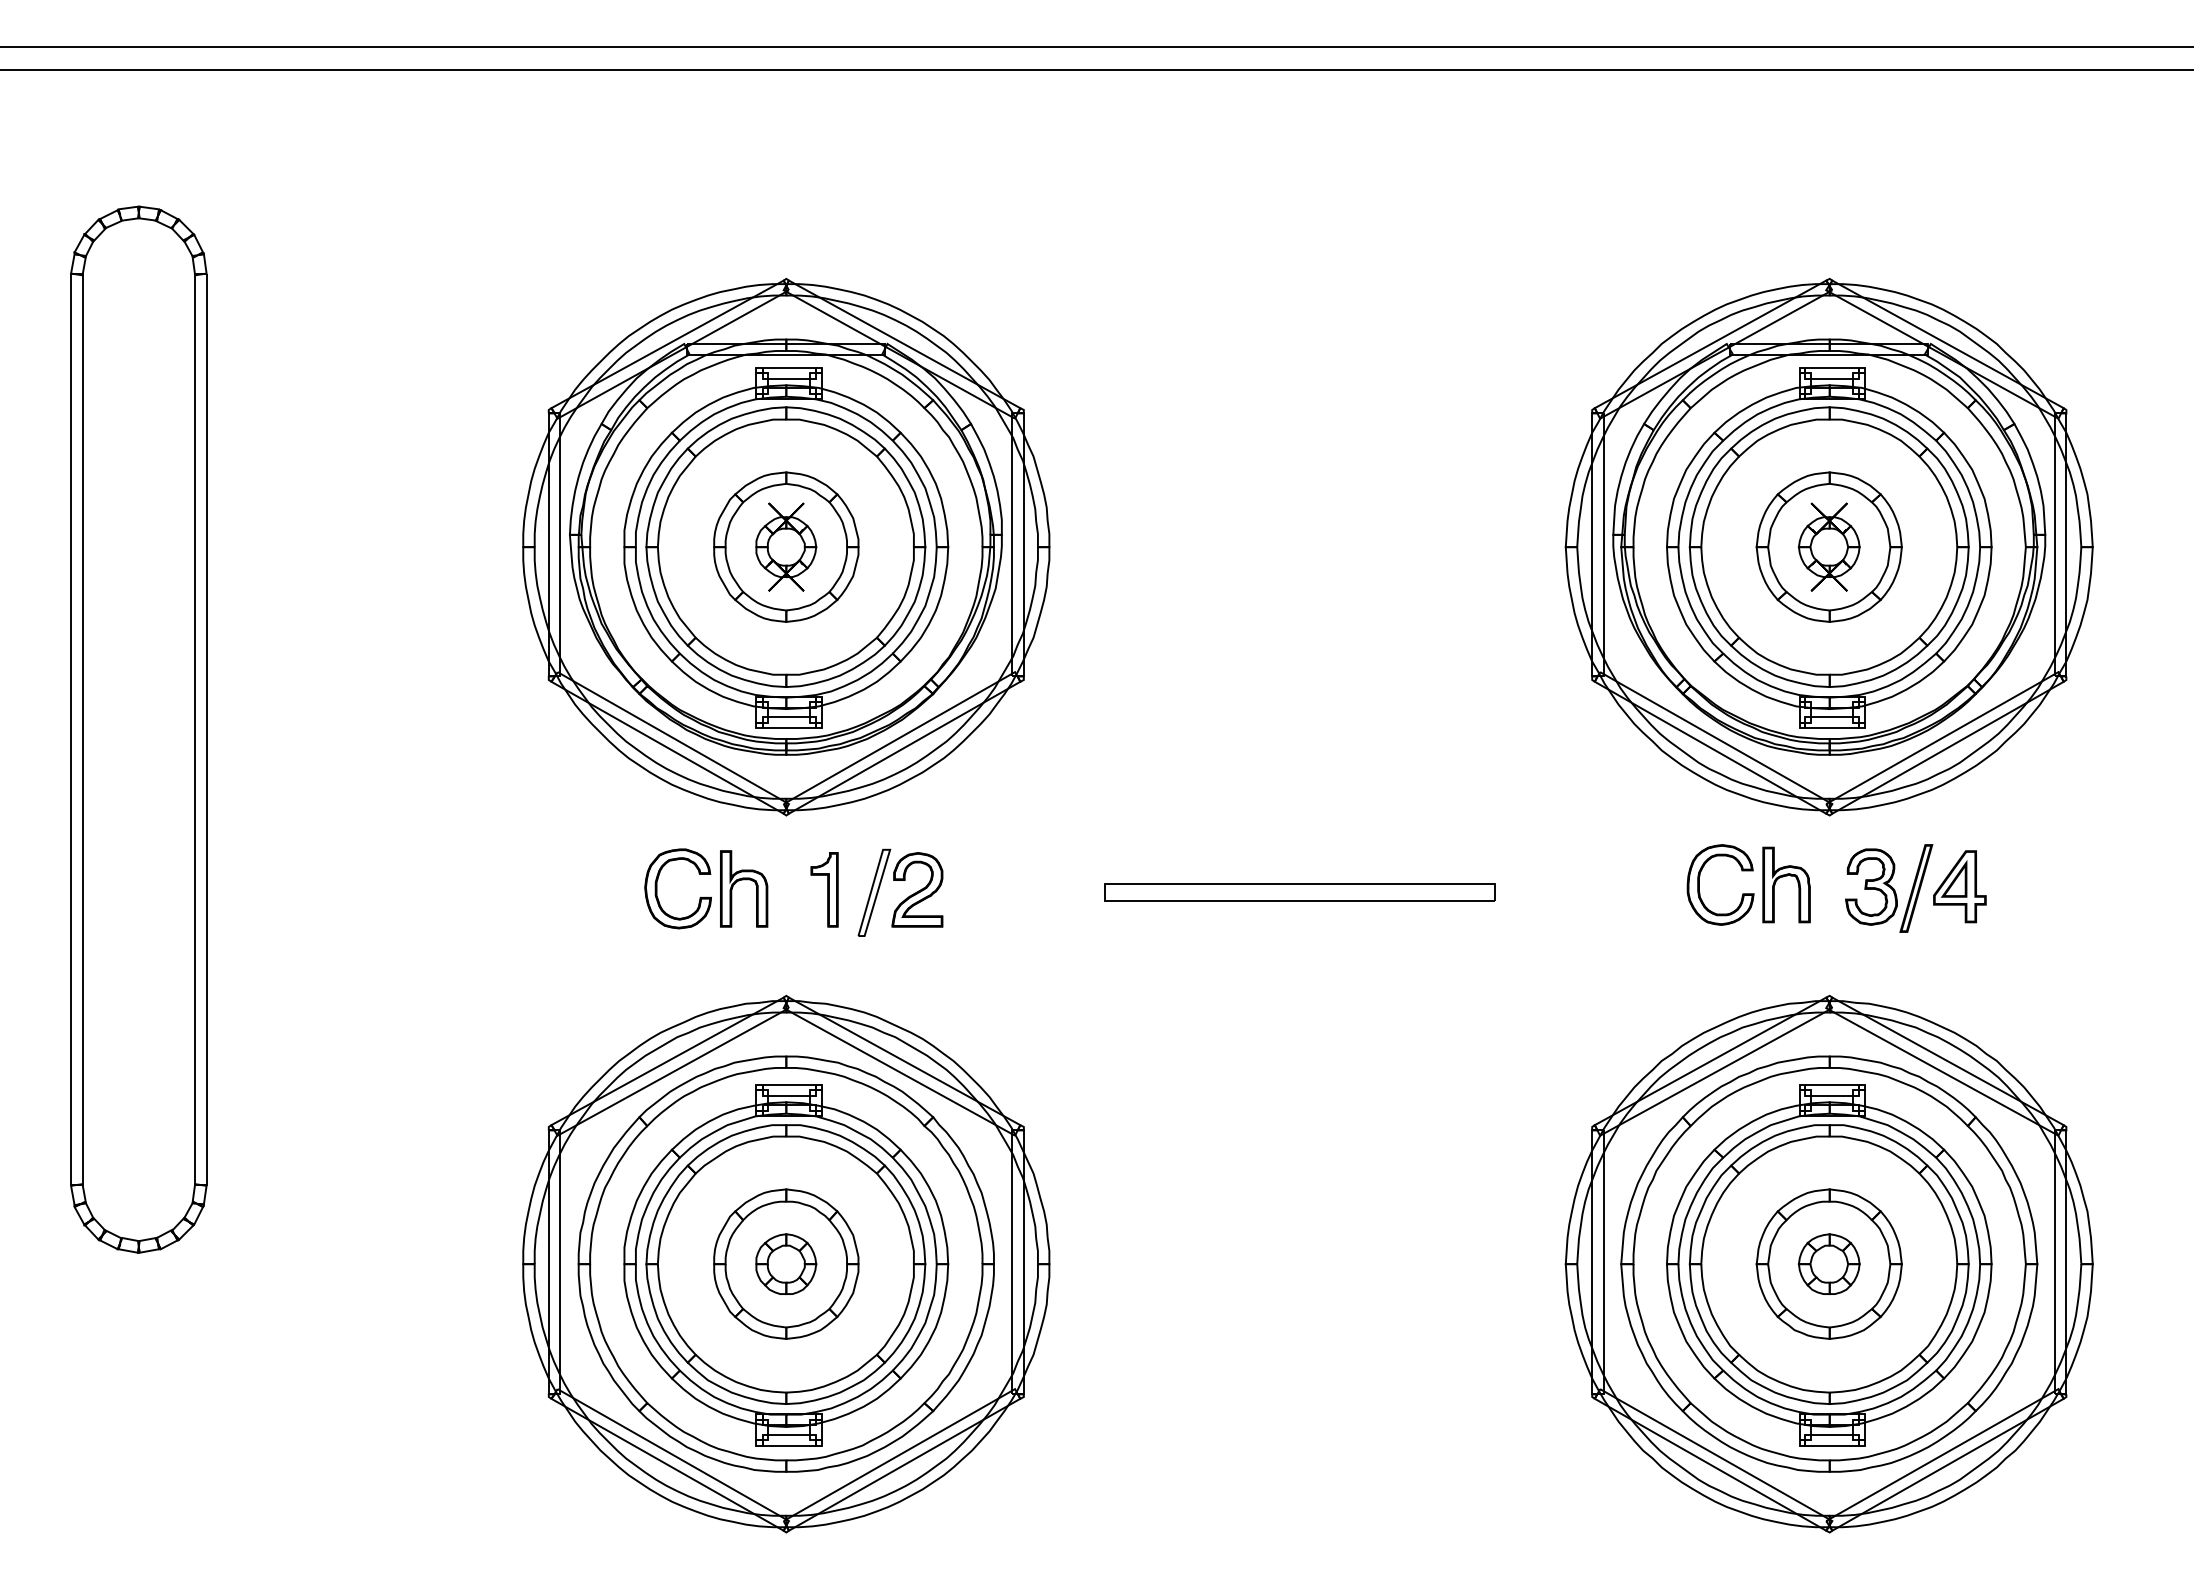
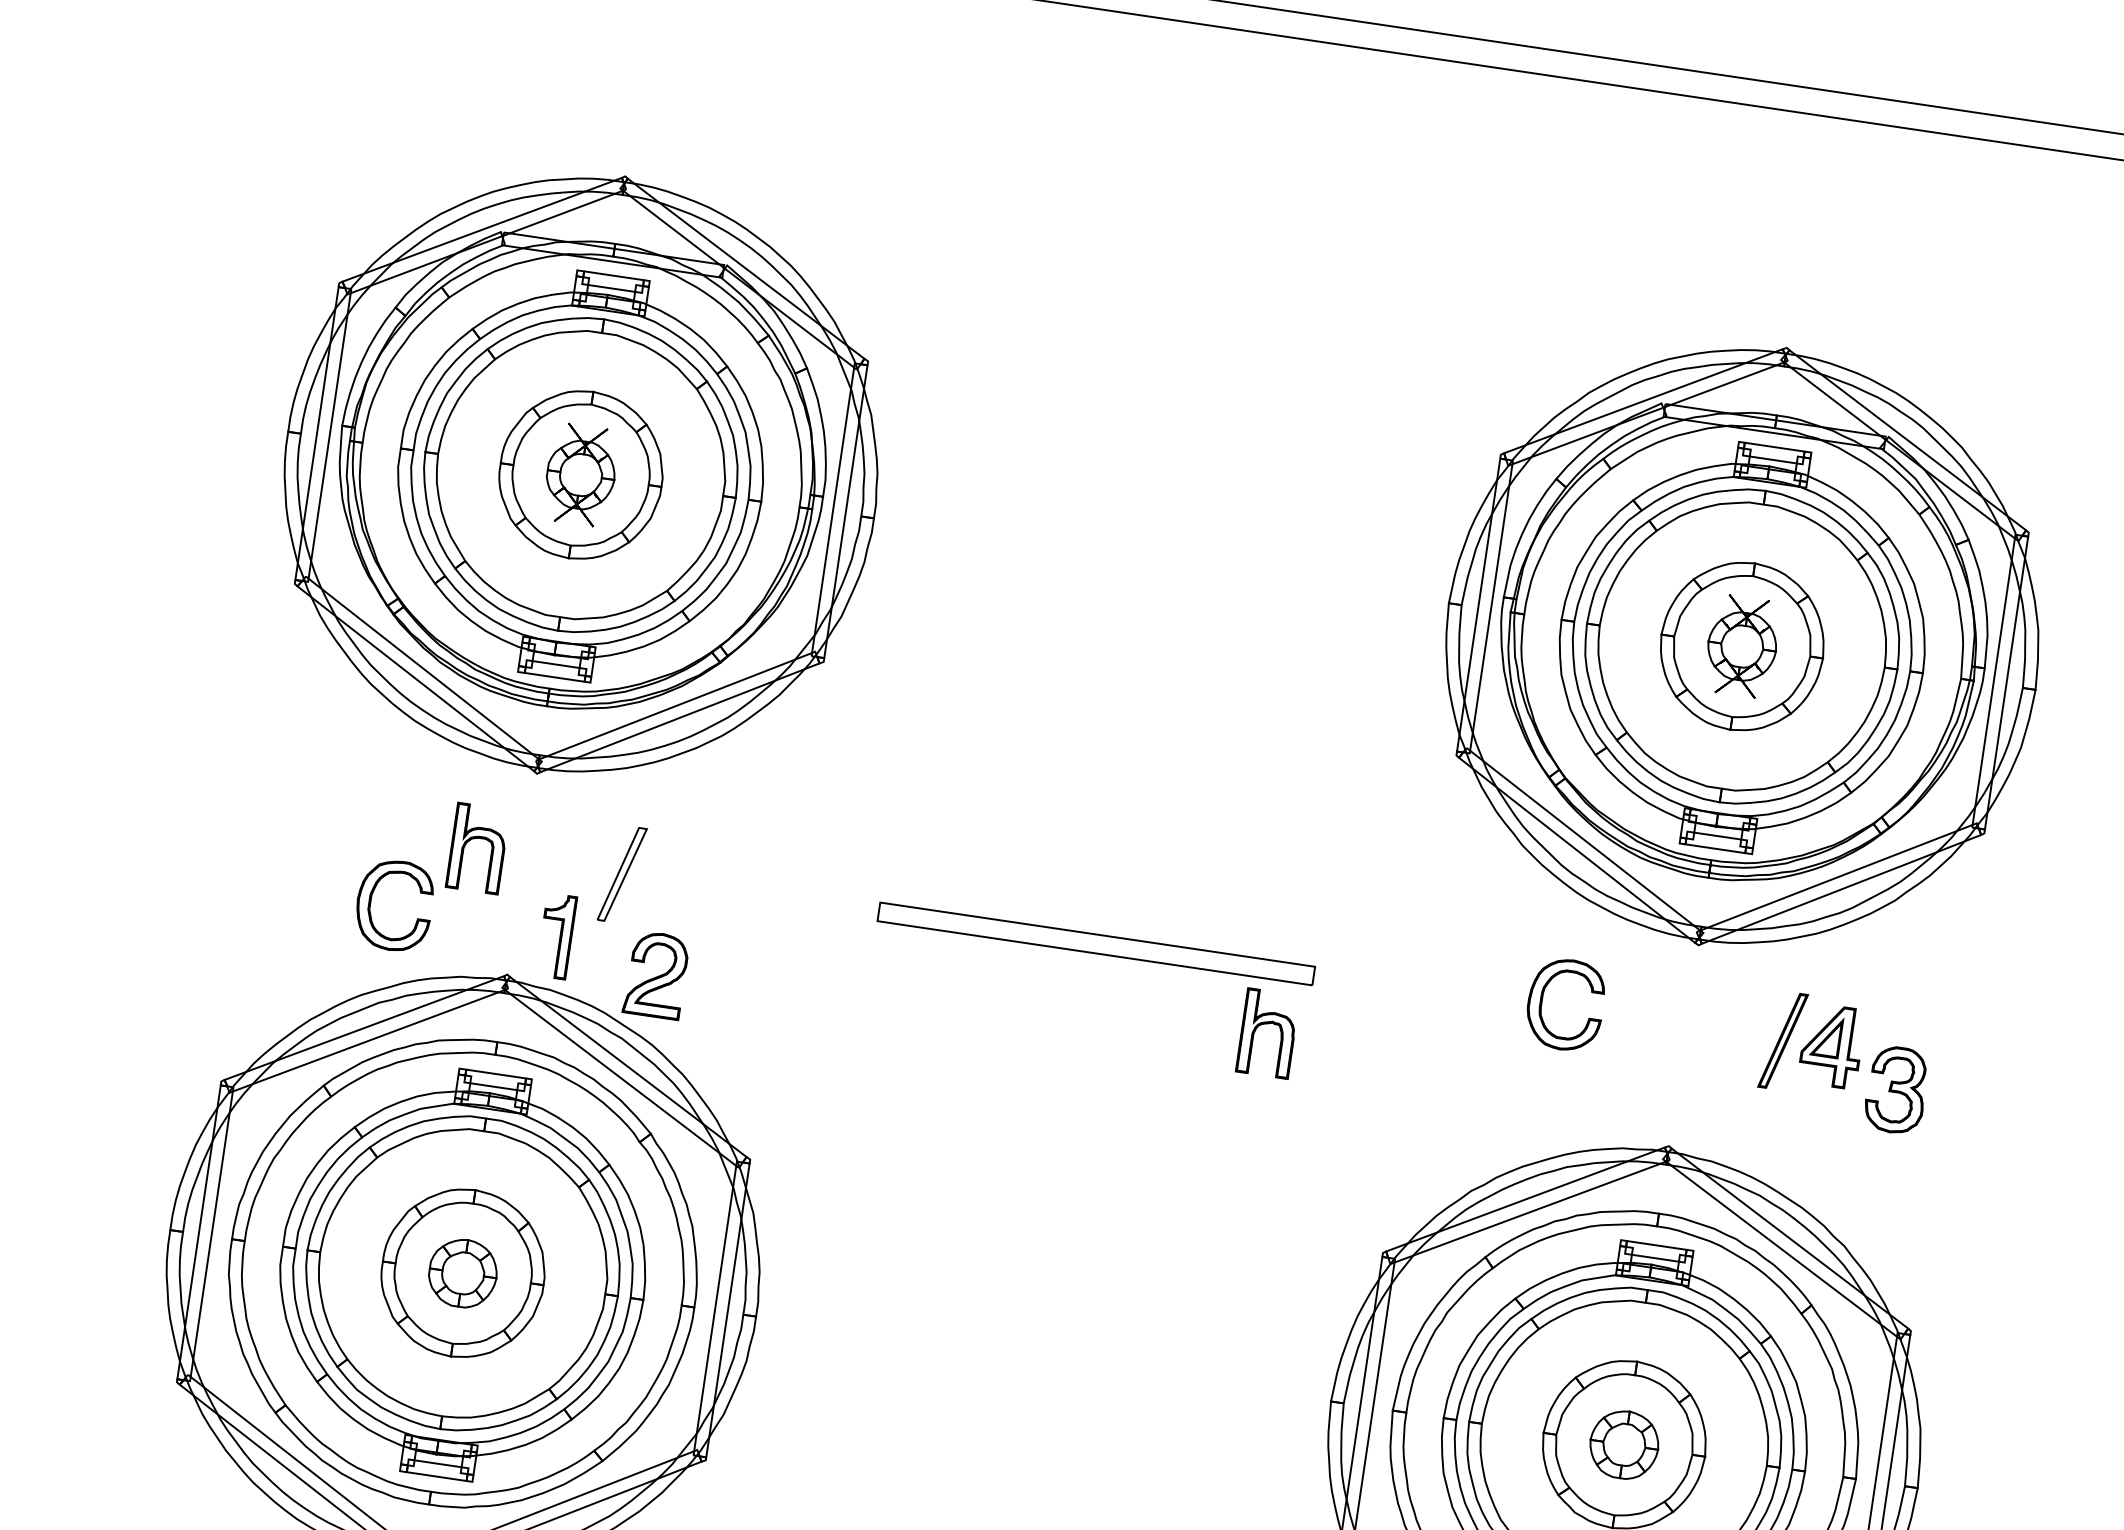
part: (1783, 877) -> (1265, 1024), moved
part: (1871, 886) -> (1896, 1089), moved
part: (657, 888) -> (371, 901), moved
part: (824, 889) -> (556, 935), moved
part: (917, 889) -> (656, 974), moved

